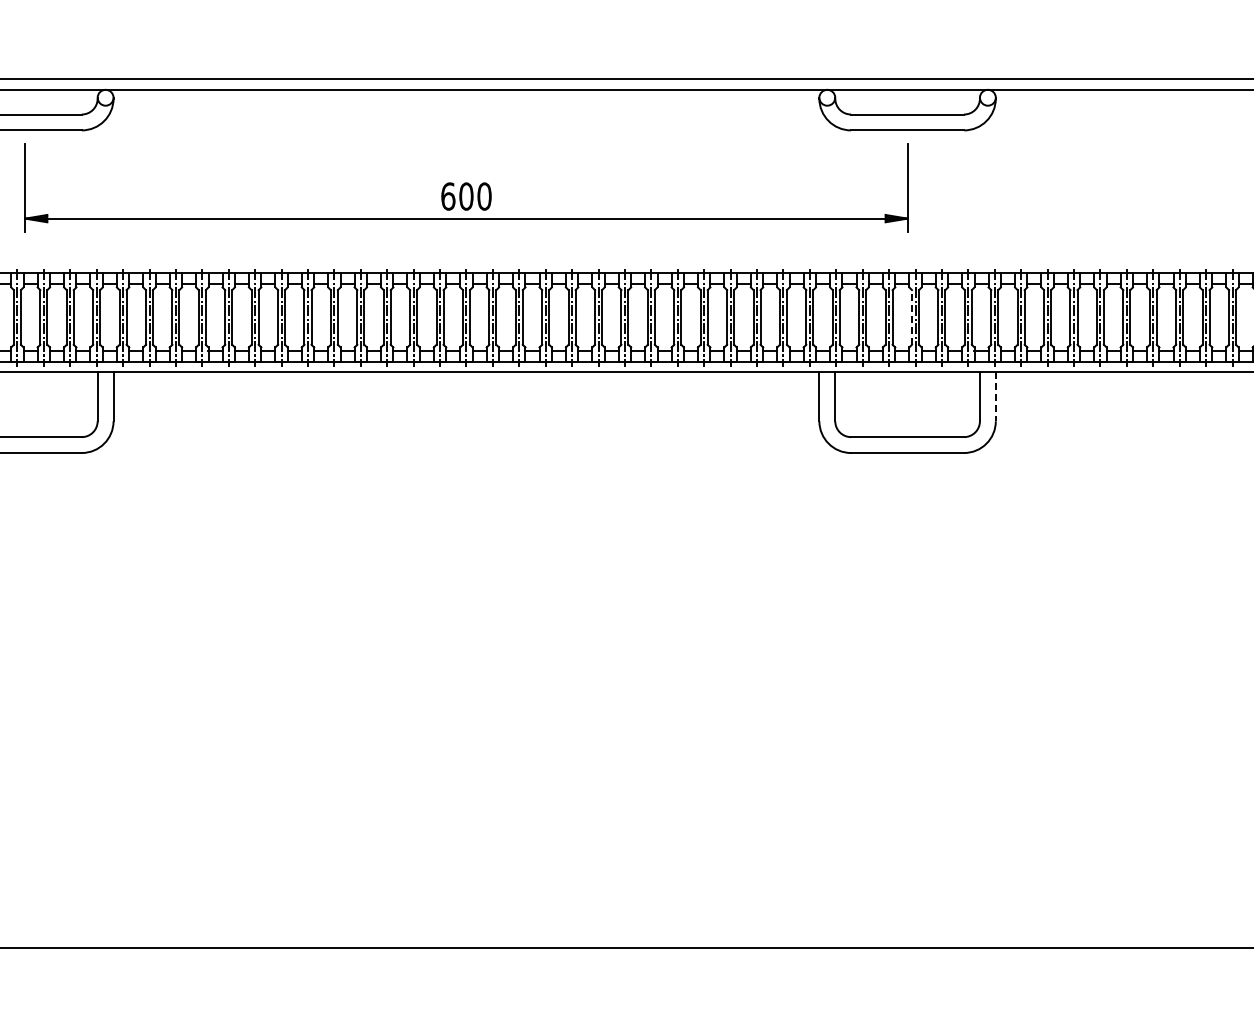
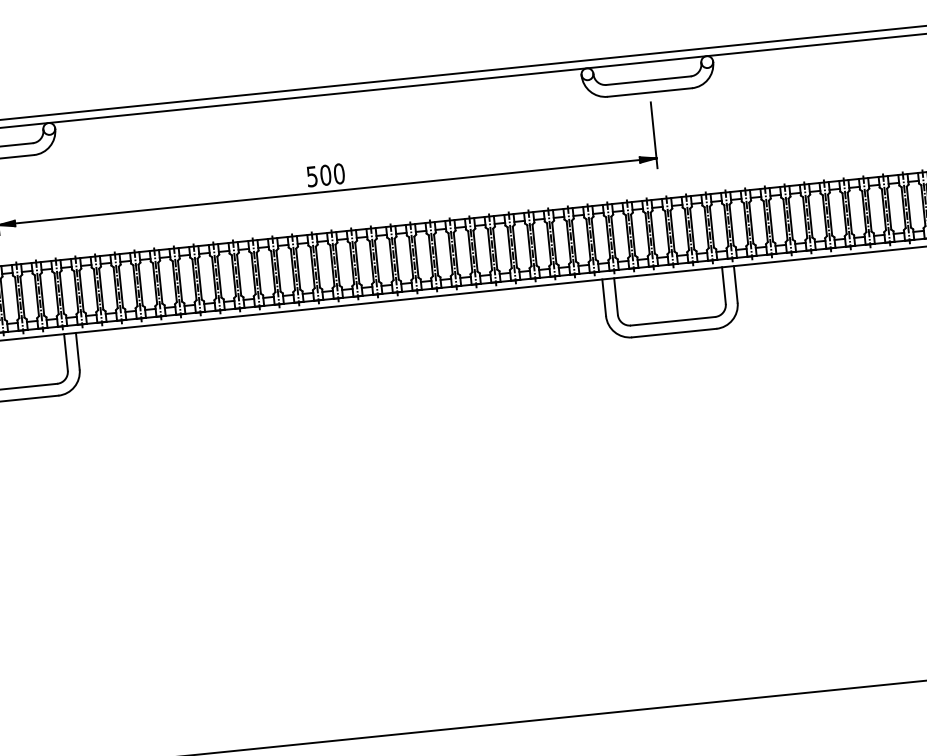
text: (448, 196) -> (312, 176), 600 -> 500
line: (911, 316) -> (666, 231), dashed -> solid
line: (995, 396) -> (735, 284), dashed -> solid

